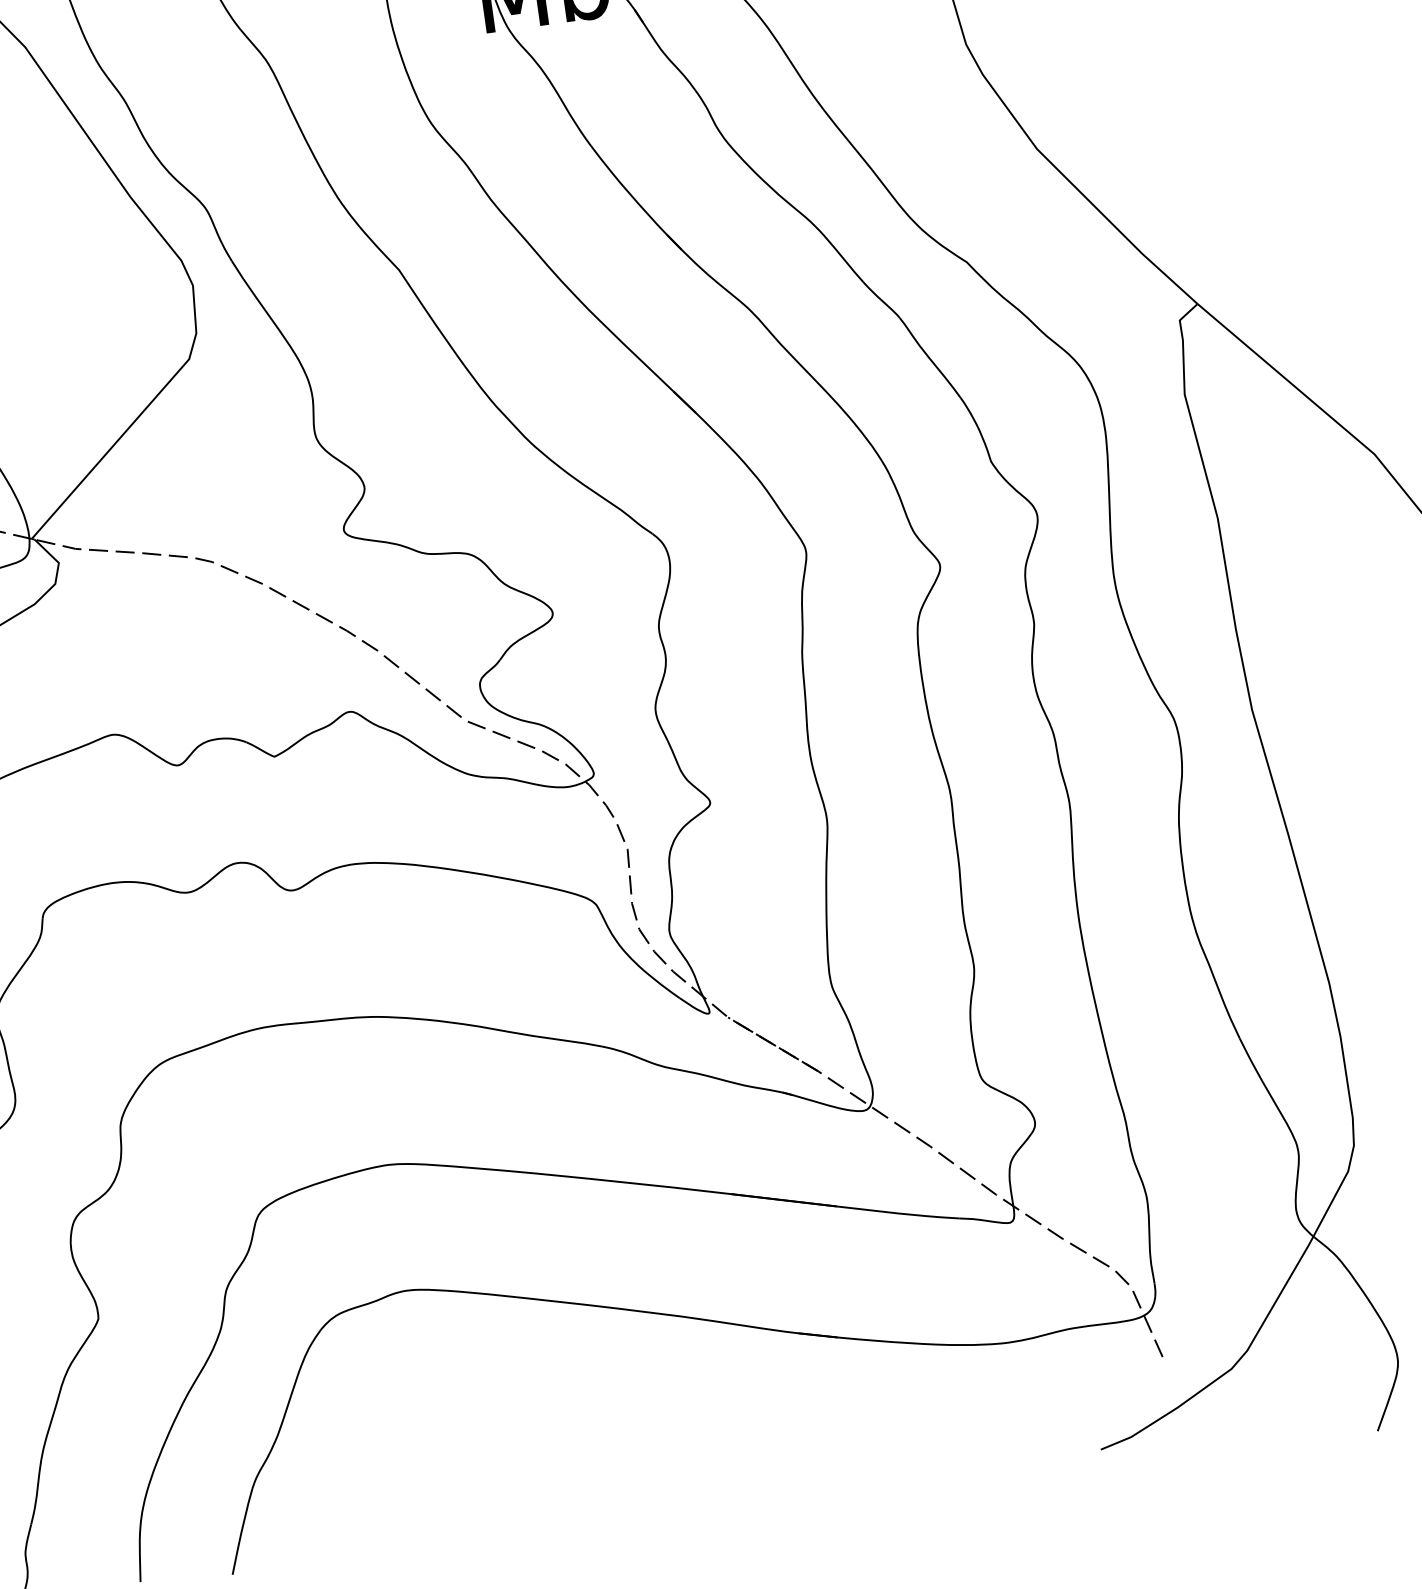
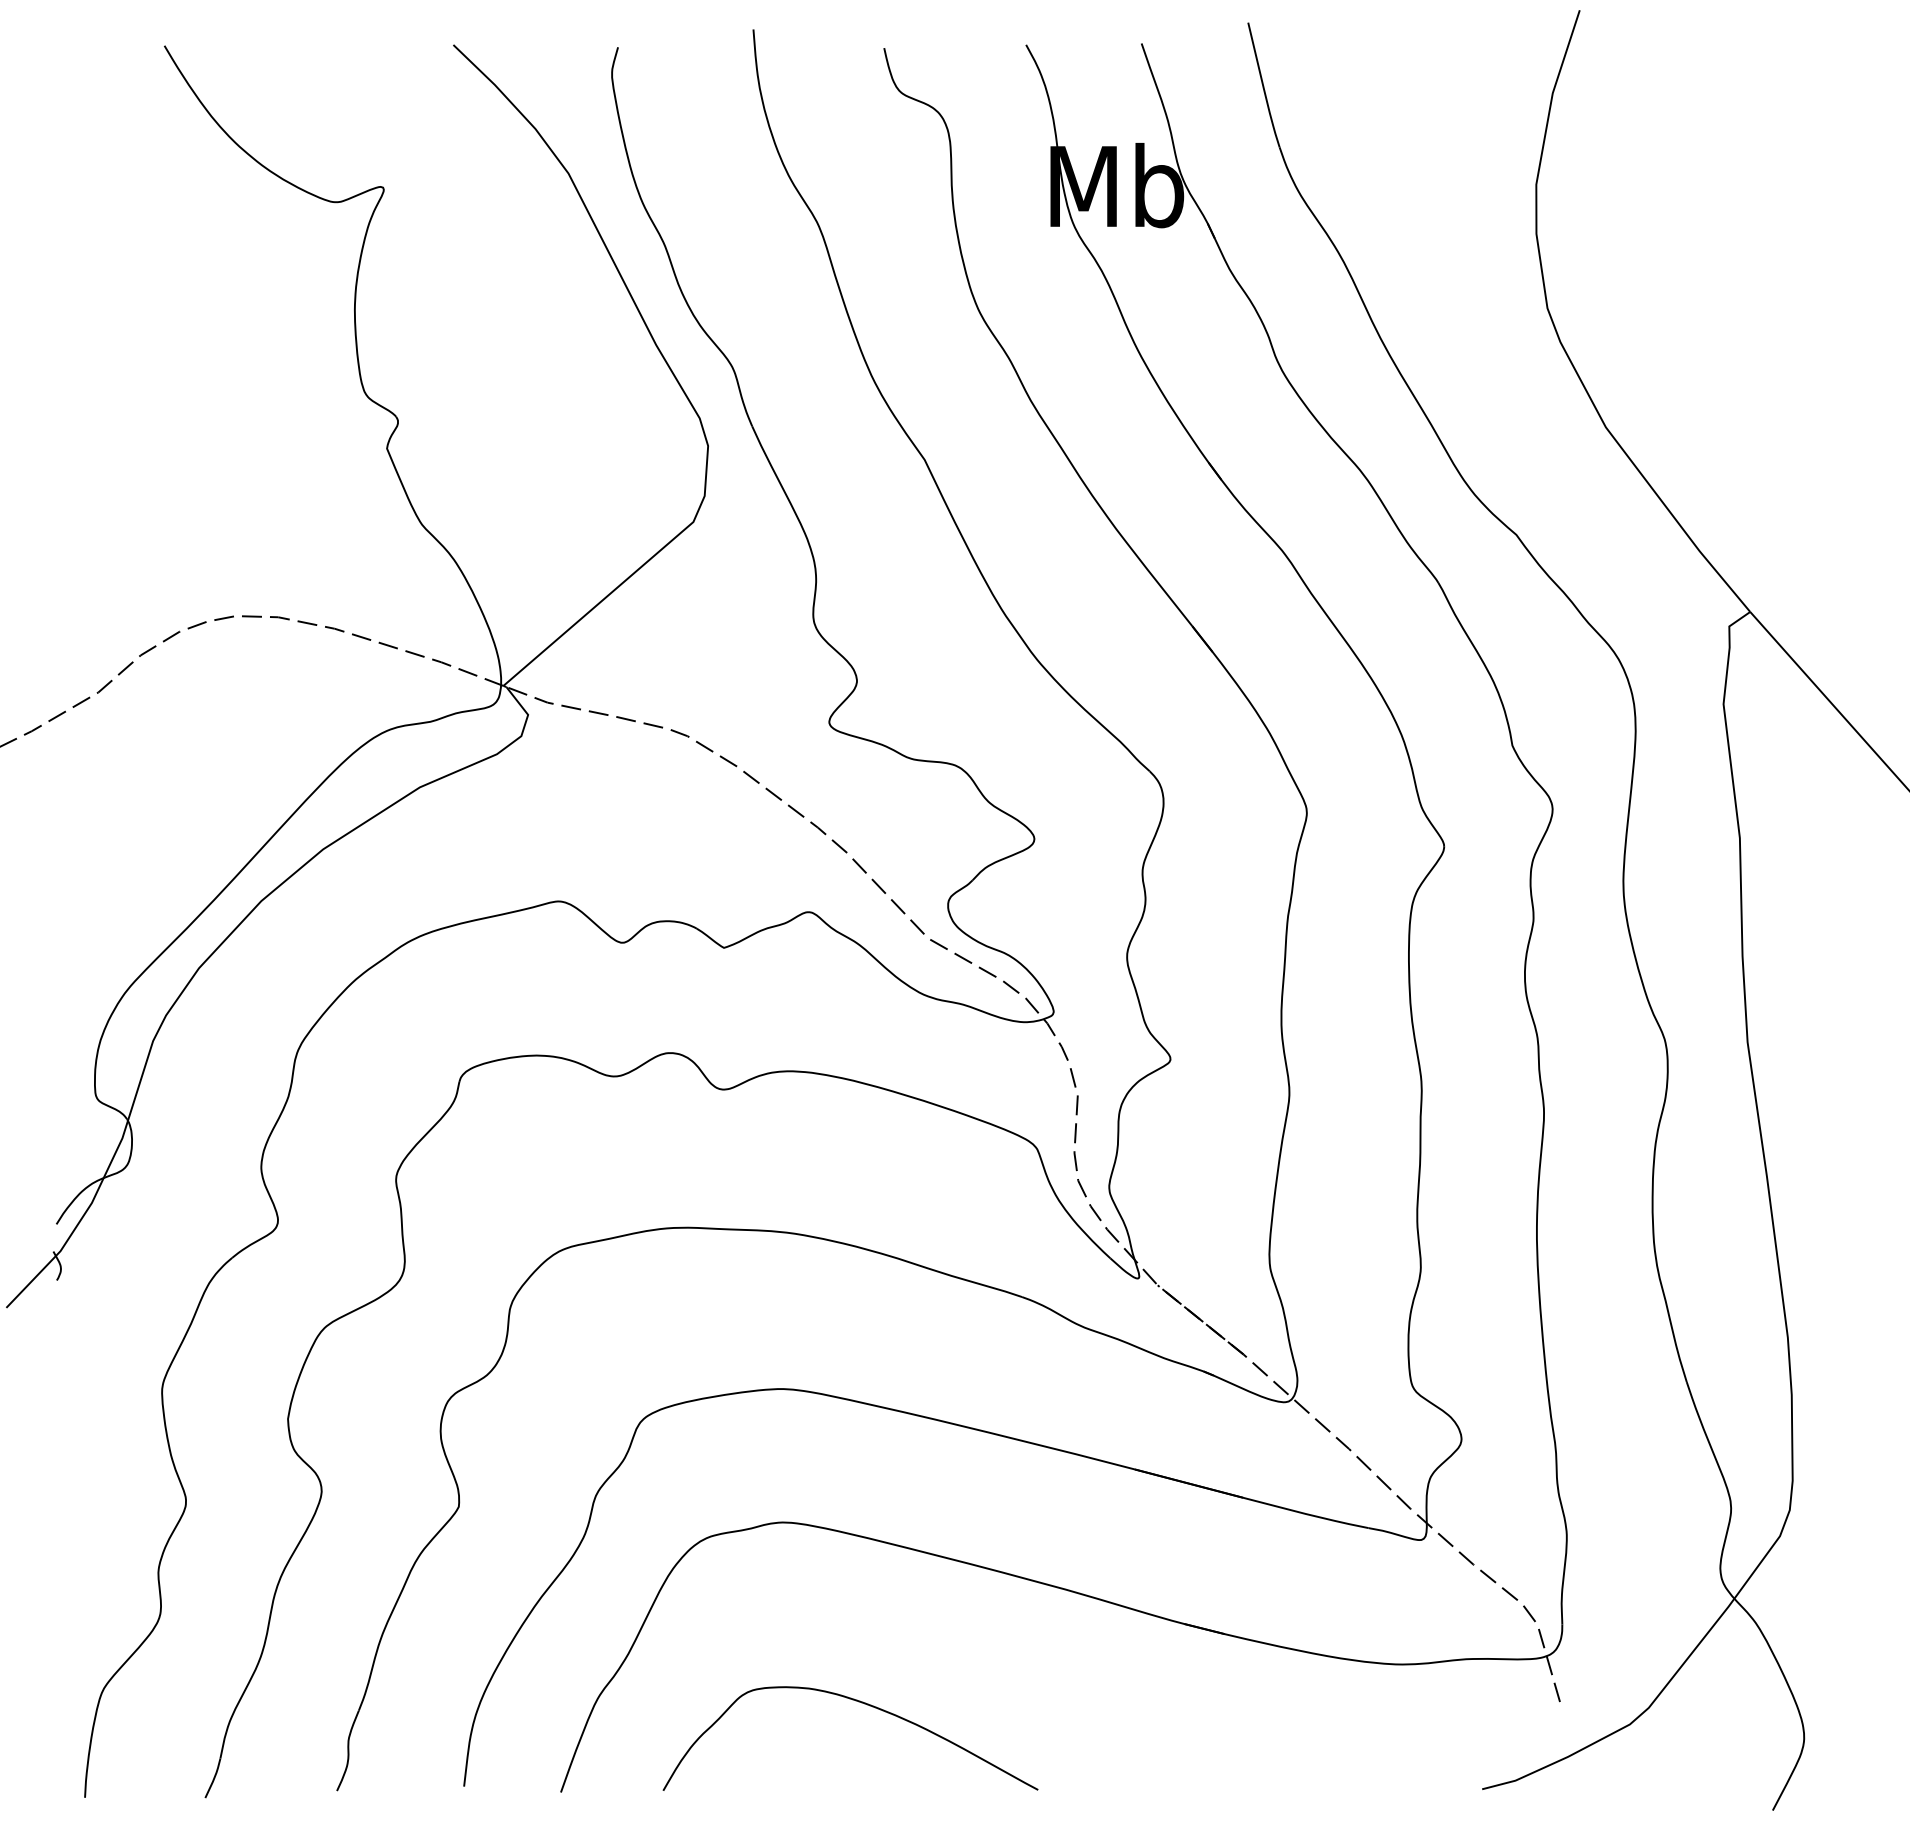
curve: (504, 1451) -> (861, 1703), added

